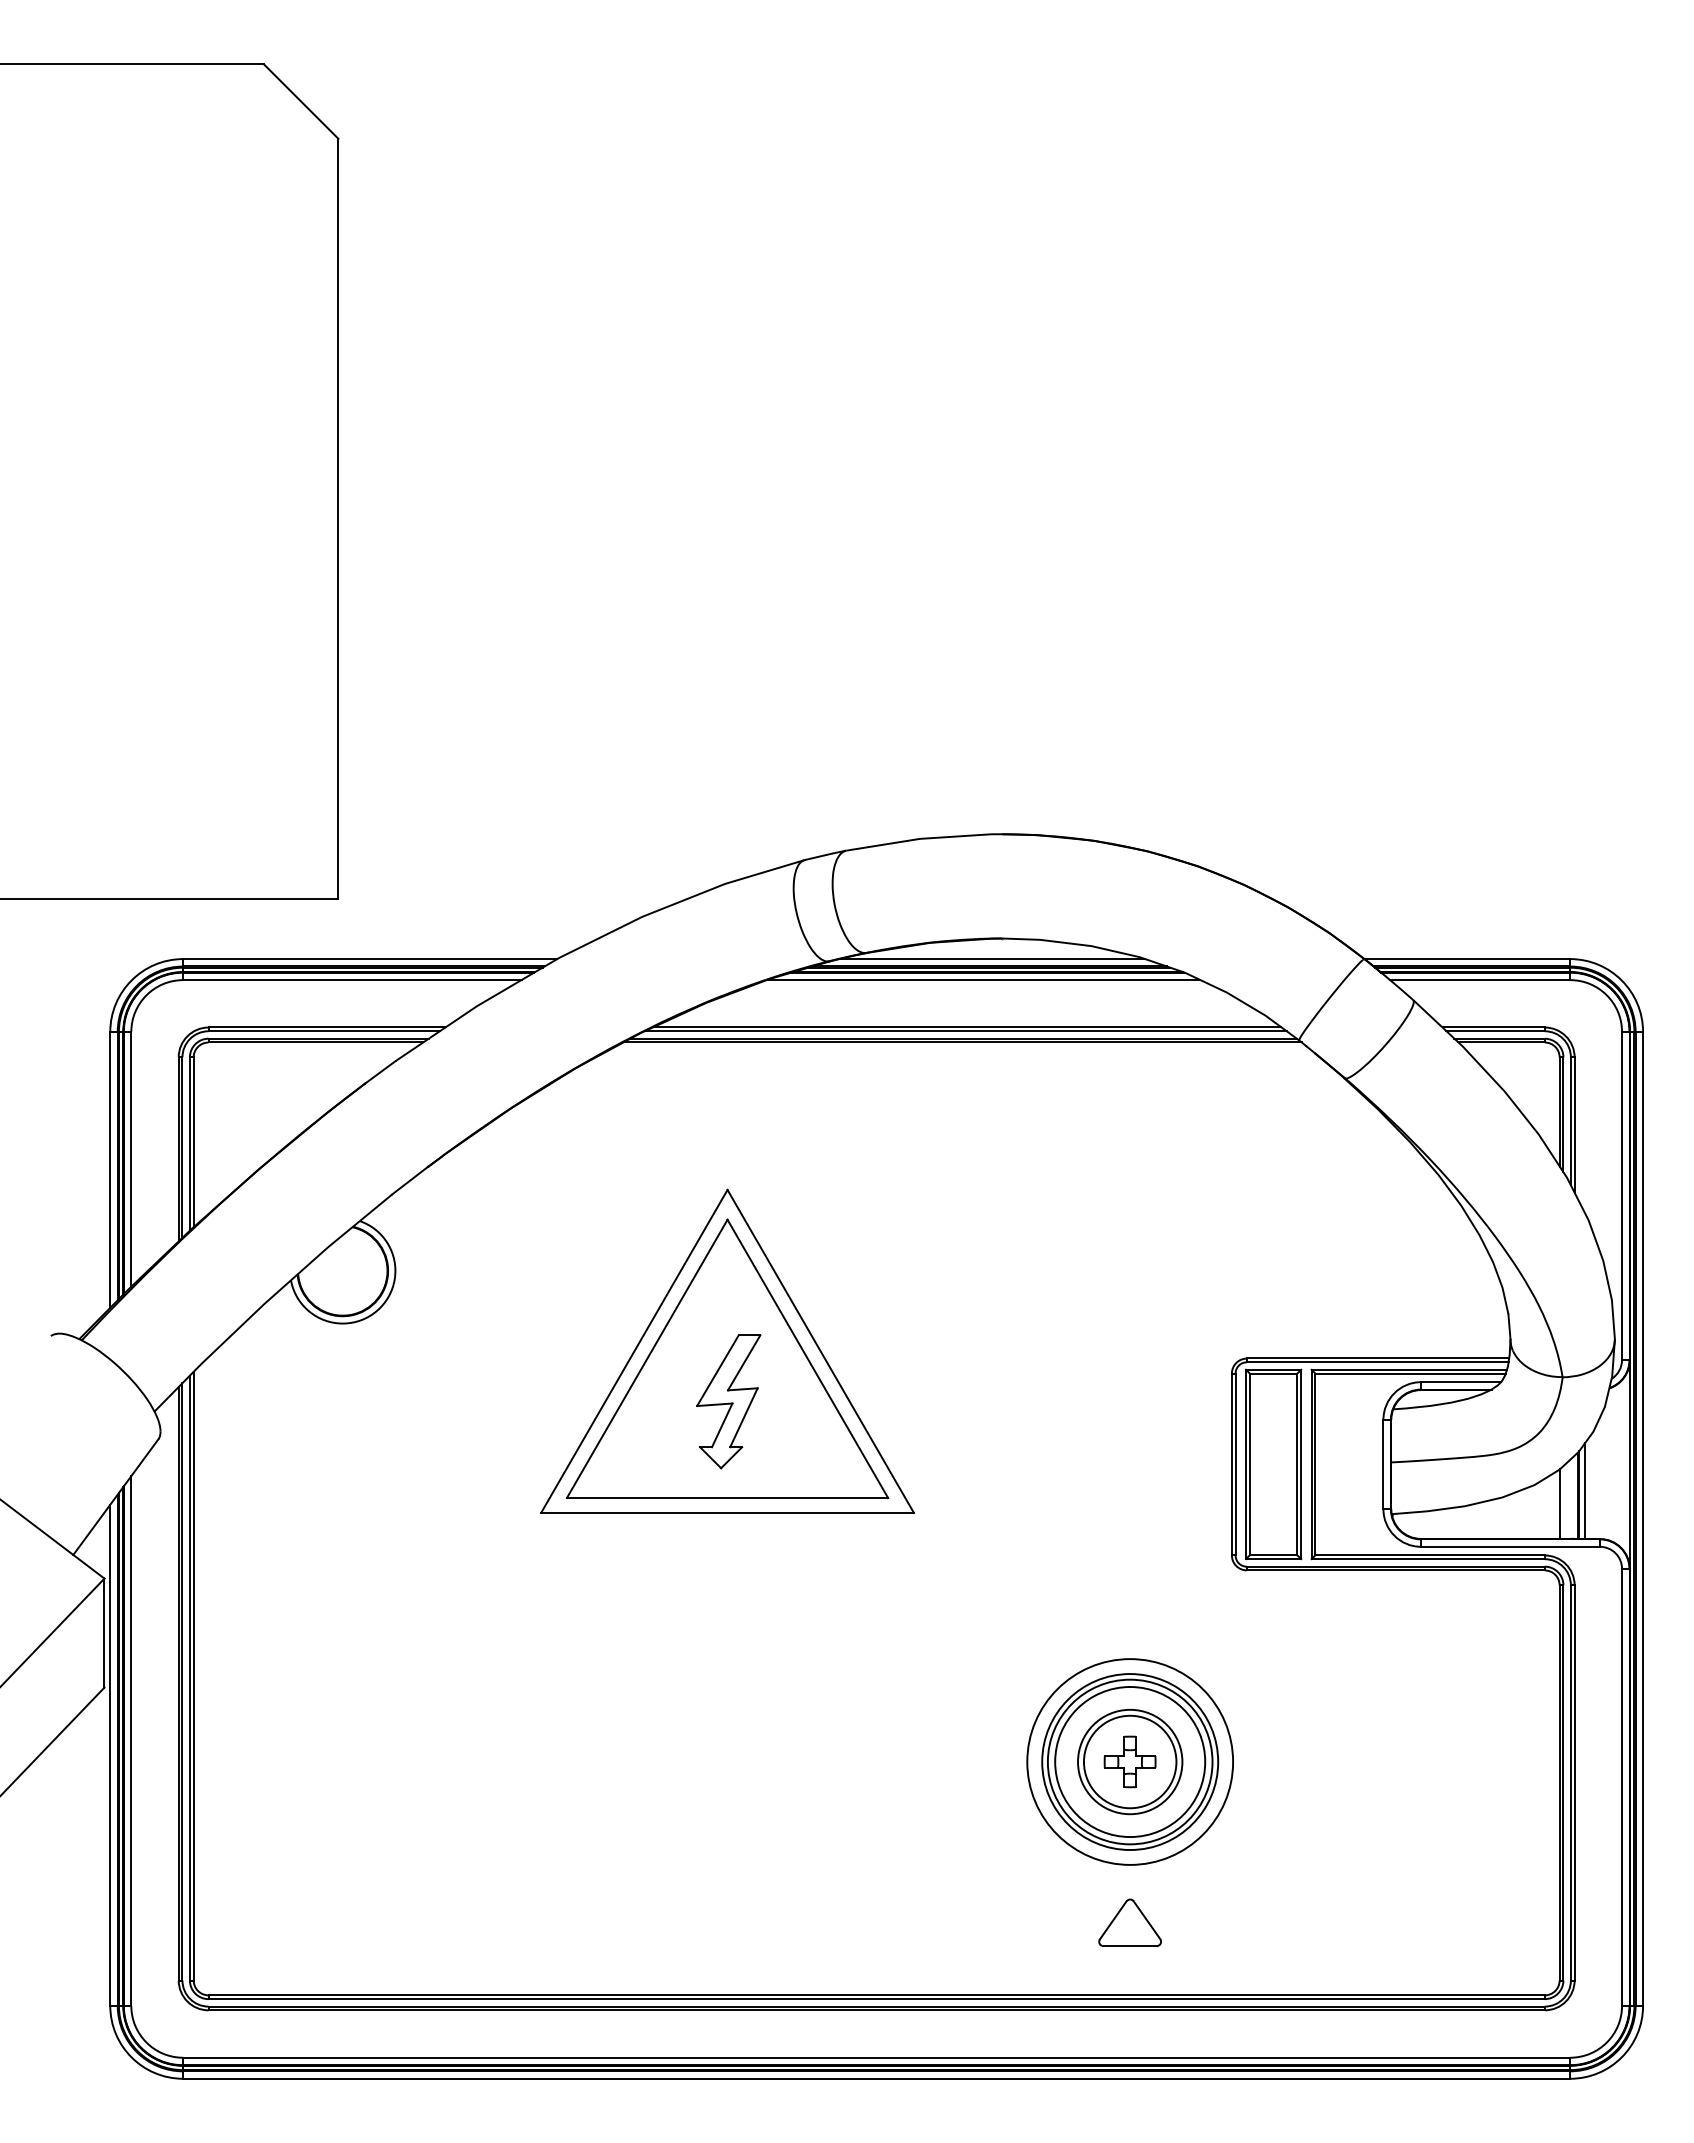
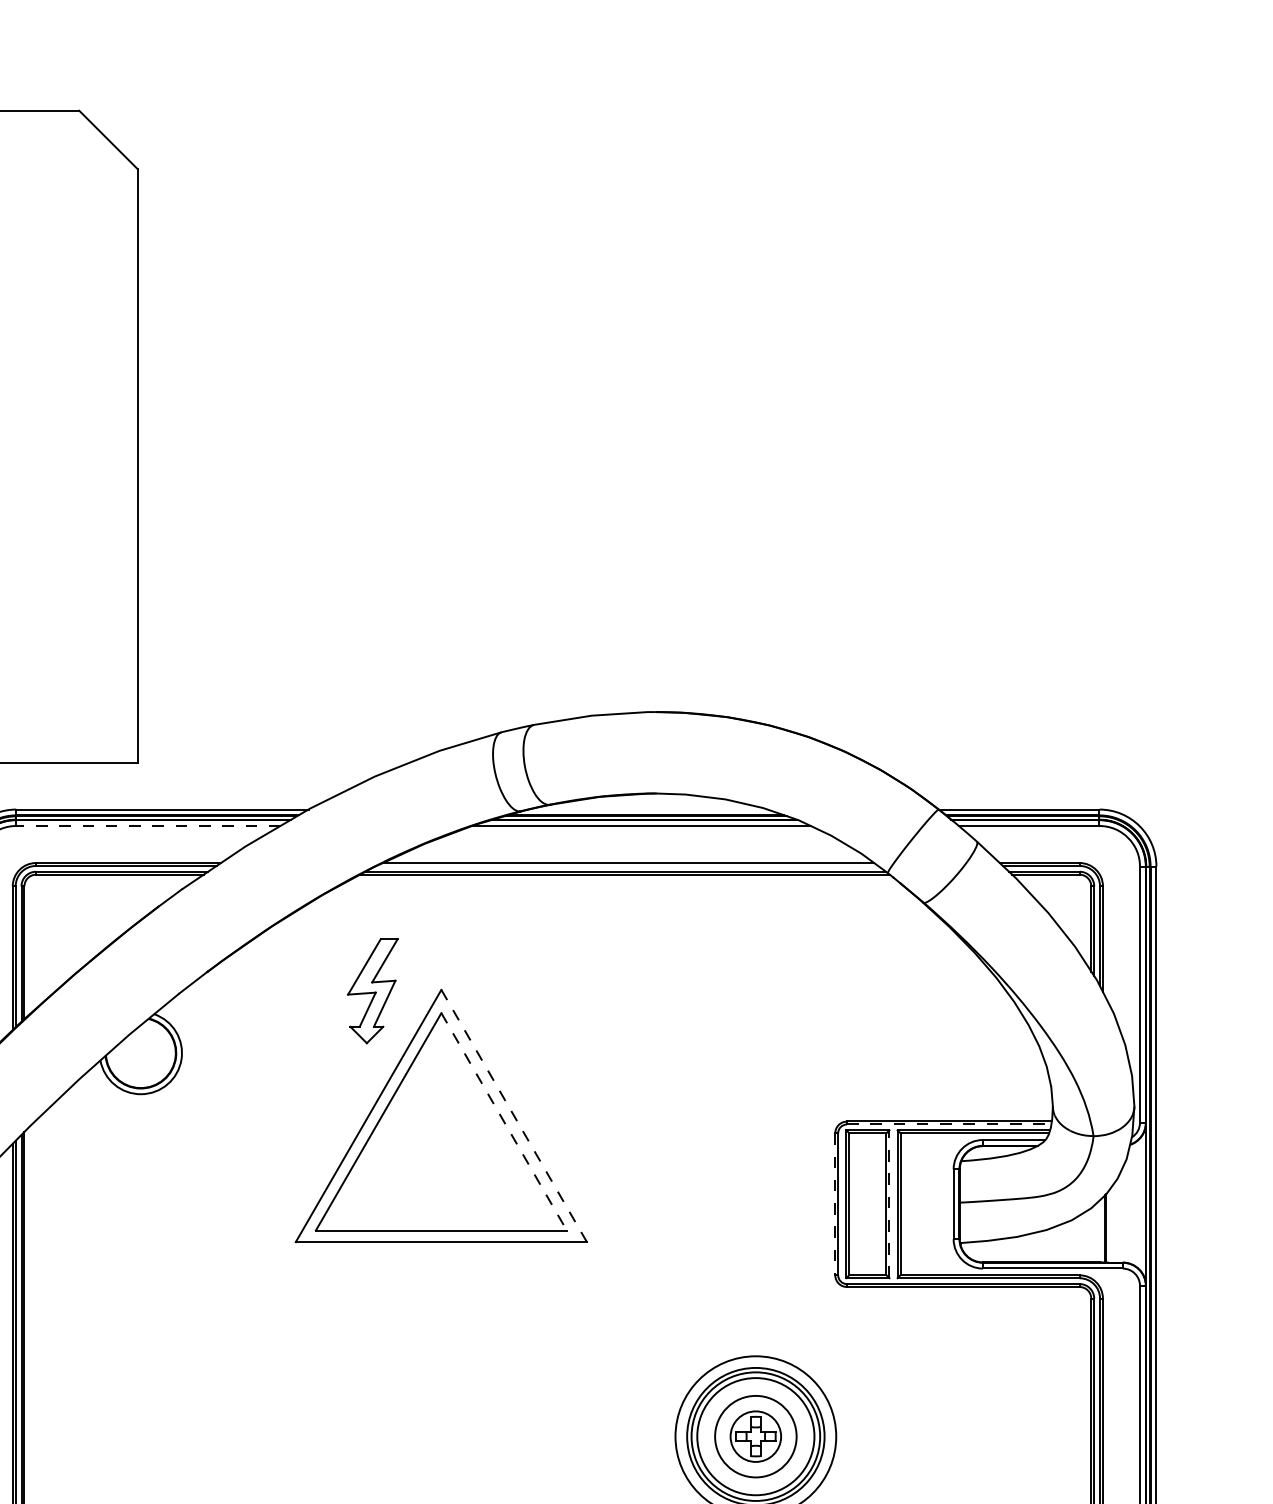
line: (992, 959) -> (648, 809), removed
line: (351, 979) -> (147, 825), solid -> dashed
line: (965, 1031) -> (627, 866), removed
line: (820, 1351) -> (513, 1116), solid -> dashed
line: (807, 1358) -> (503, 1121), solid -> dashed
line: (1377, 1362) -> (949, 1124), solid -> dashed
part: (728, 1401) -> (372, 991), moved
line: (1231, 1464) -> (834, 1204), solid -> dashed
line: (1301, 1464) -> (889, 1204), solid -> dashed
line: (1585, 1490) -> (1111, 1224), removed
line: (1560, 1503) -> (1091, 1234), removed
circle: (1129, 1761) -> (755, 1436), size x0.7

